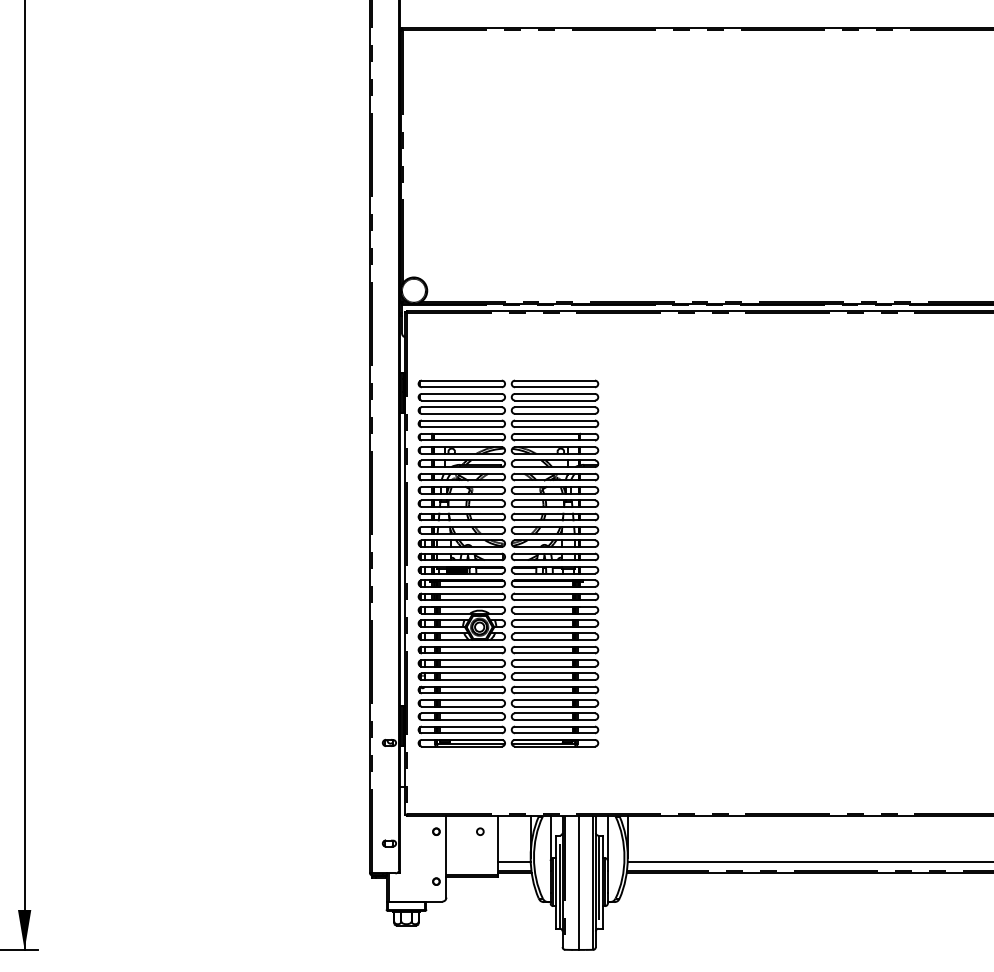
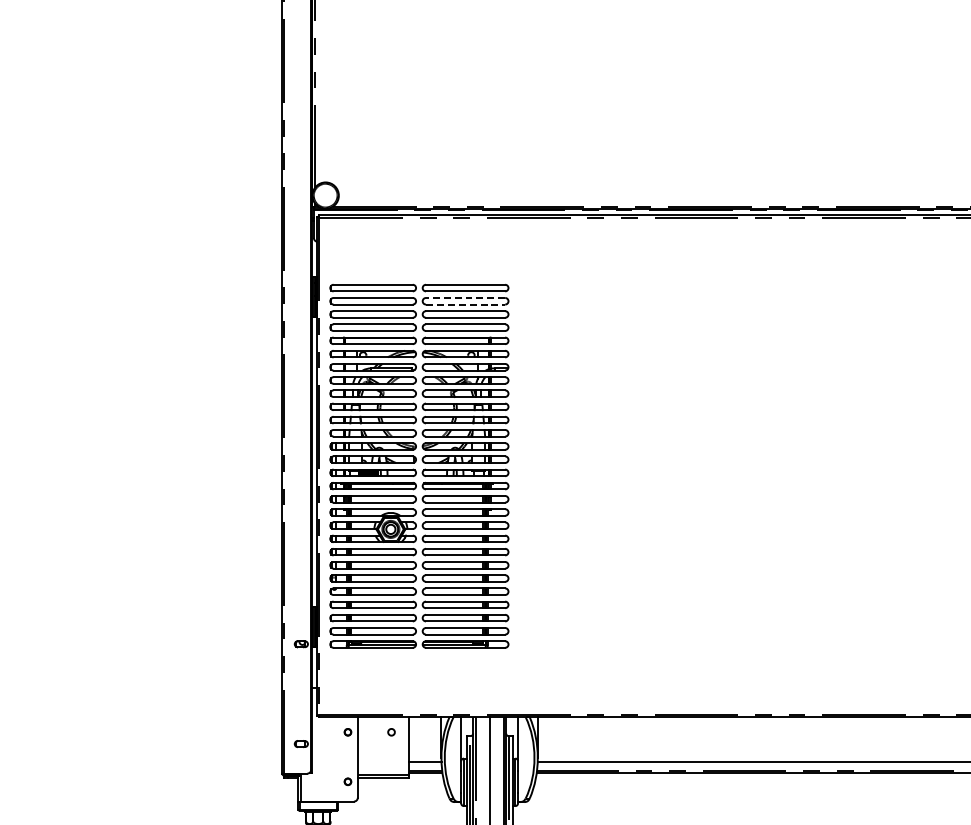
line: (555, 393) -> (466, 297), solid -> dashed
line: (555, 400) -> (466, 304), solid -> dashed

